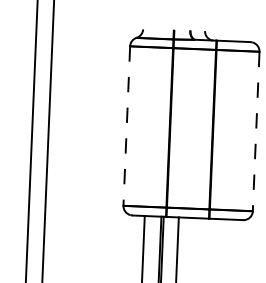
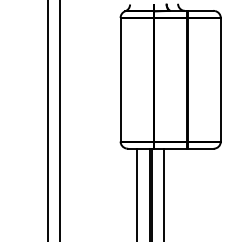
line: (126, 125) -> (120, 79), dashed -> solid
line: (255, 131) -> (220, 79), dashed -> solid

